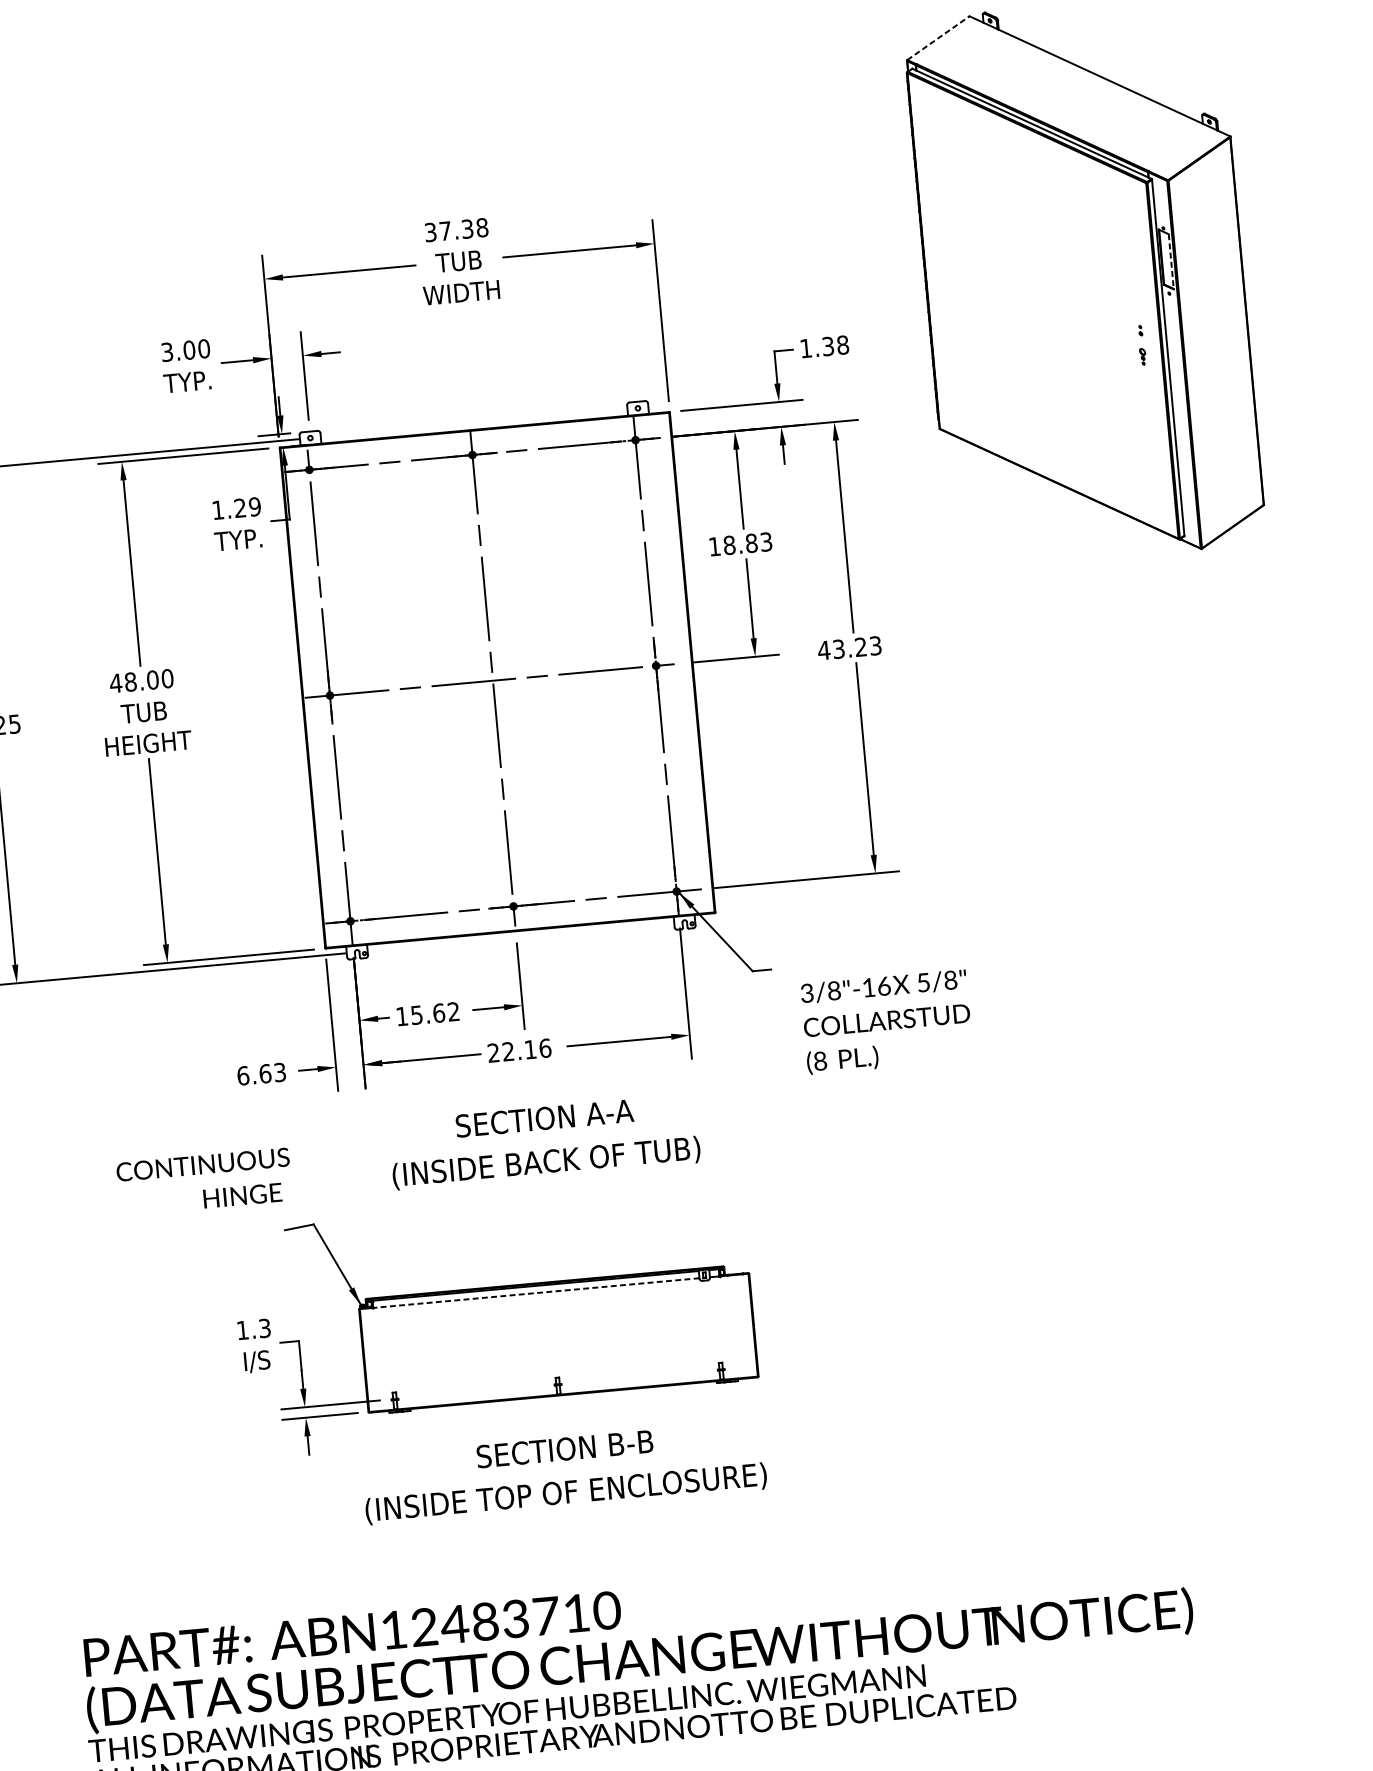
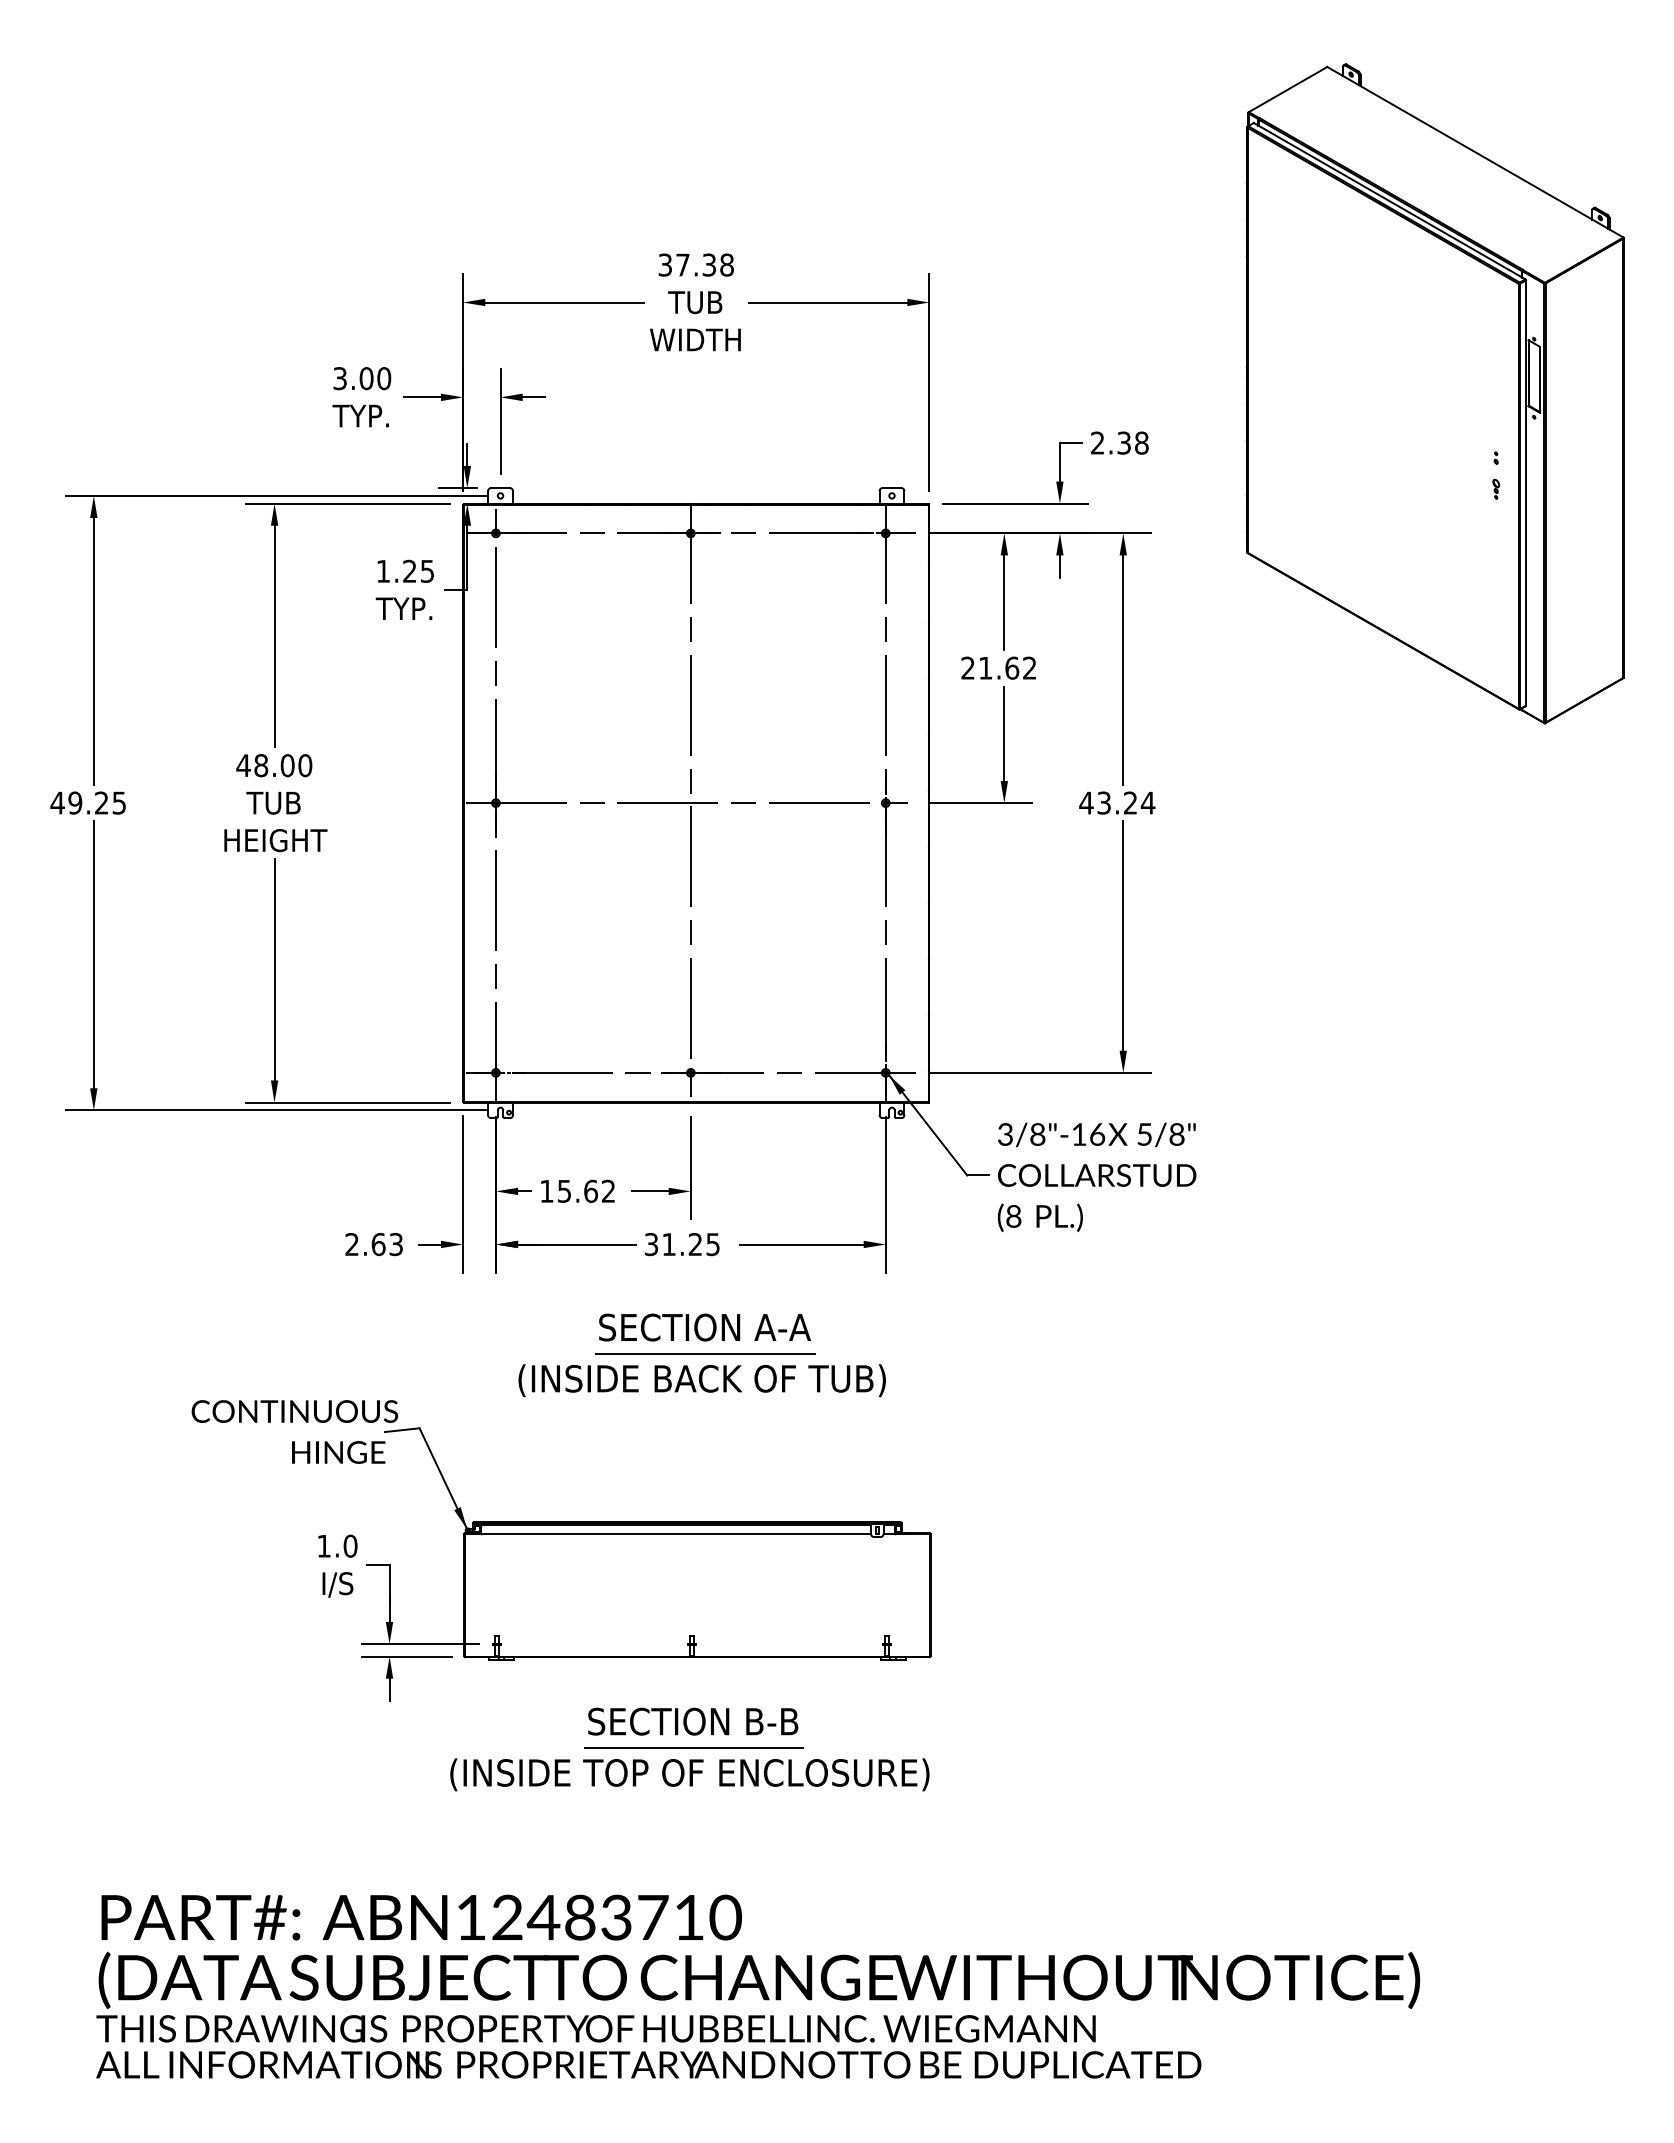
line: (938, 38) -> (1288, 89), dashed -> solid
line: (1170, 261) -> (1539, 379), dashed -> solid
text: (805, 348) -> (1097, 442), 1.38 -> 2.38
text: (254, 506) -> (427, 570), 1.29 -> 1.25
text: (740, 543) -> (998, 667), 18.83 -> 21.62
text: (875, 645) -> (1147, 802), 43.23 -> 43.24
text: (887, 1021) -> (1097, 1176), moved
text: (519, 1050) -> (682, 1244), 22.16 -> 31.25
text: (243, 1075) -> (352, 1244), 6.63 -> 2.63
line: (547, 1140) -> (705, 1354), added
text: (204, 1181) -> (294, 1431), moved
line: (536, 1292) -> (676, 1533), dashed -> solid
text: (264, 1327) -> (350, 1545), 1.3 -> 1.0
line: (567, 1471) -> (693, 1748), added

